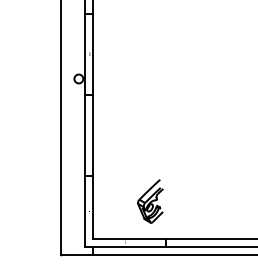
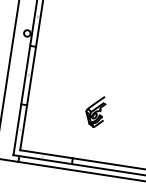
part: (150, 201) -> (95, 111), moved

